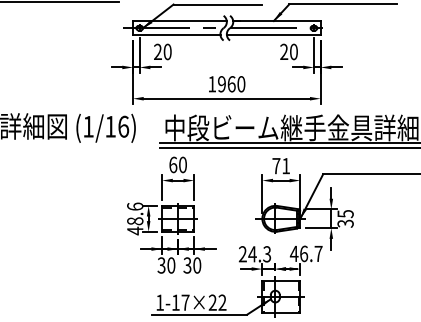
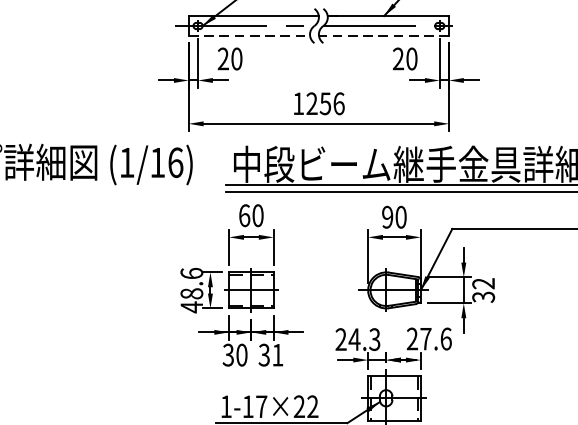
line: (176, 35) -> (249, 36), solid -> dashed
line: (273, 35) -> (383, 36), solid -> dashed
text: (231, 84) -> (325, 104), 1960 -> 1256
text: (281, 165) -> (394, 216), 71 -> 90
text: (345, 214) -> (483, 284), 35 -> 32
text: (305, 253) -> (427, 338), 46.7 -> 27.6
text: (197, 265) -> (278, 355), 30 -> 31

